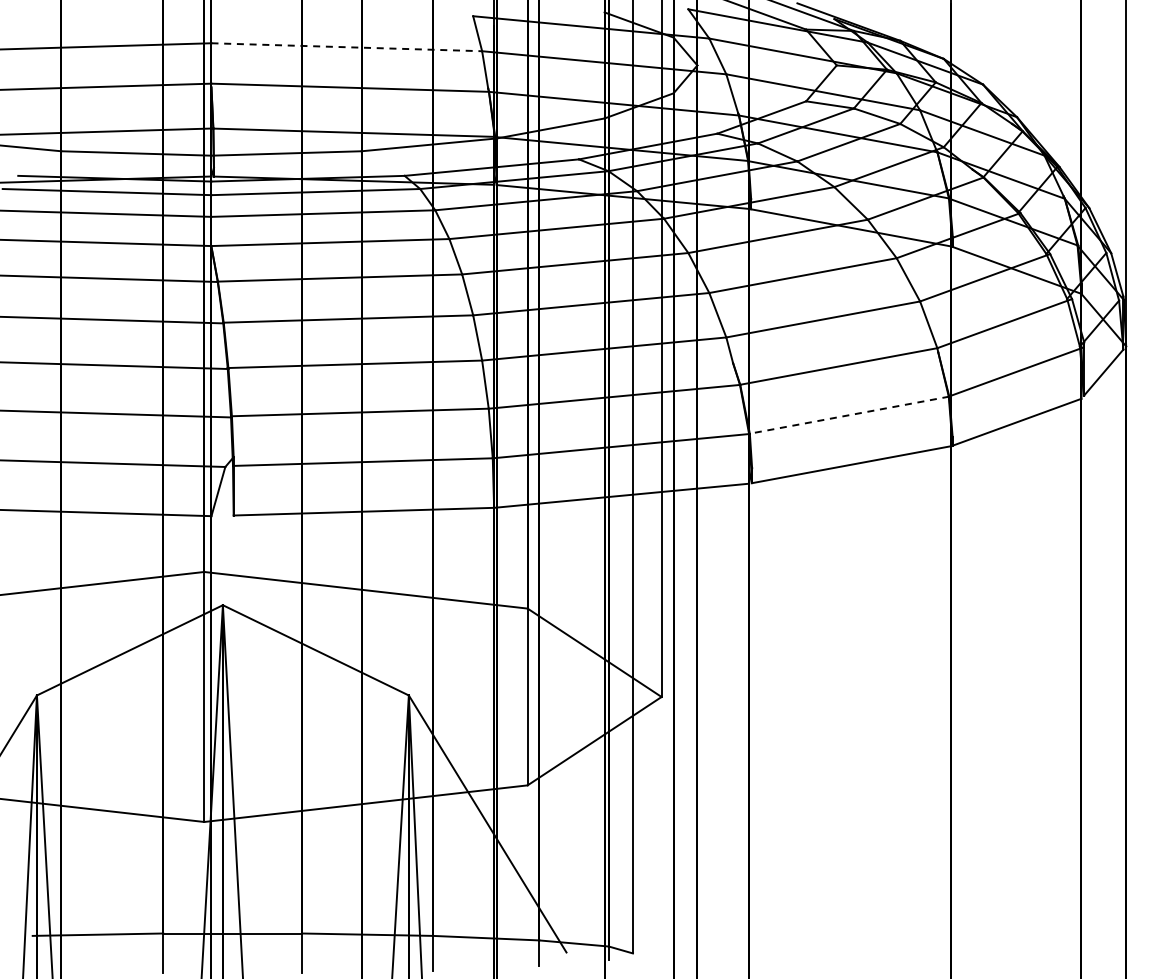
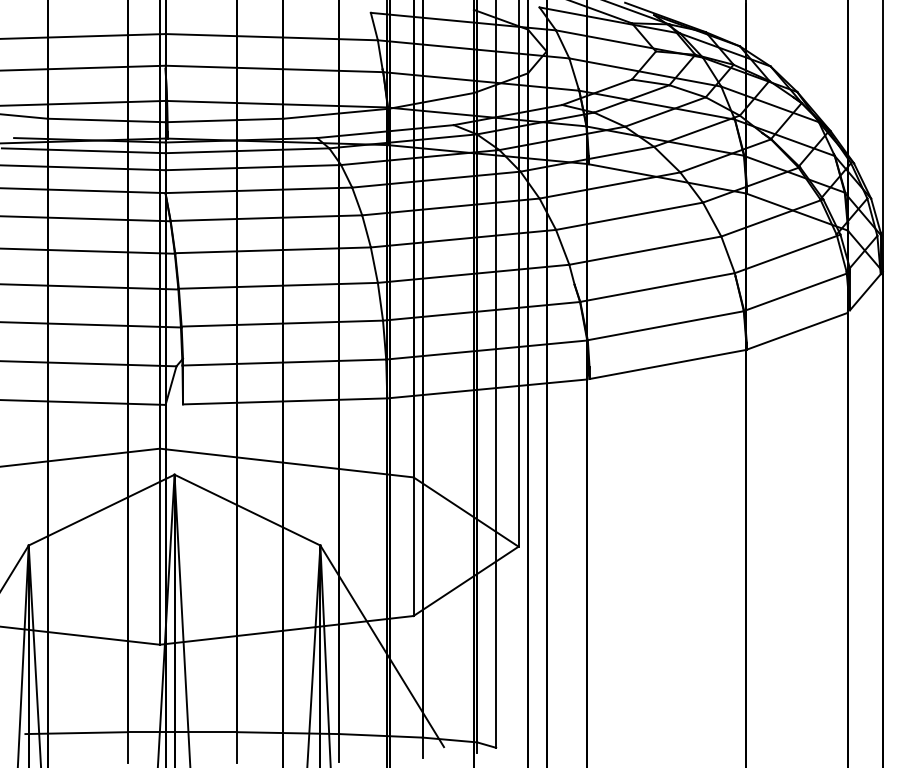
line: (347, 47) -> (272, 37), dashed -> solid
line: (849, 415) -> (665, 325), dashed -> solid

